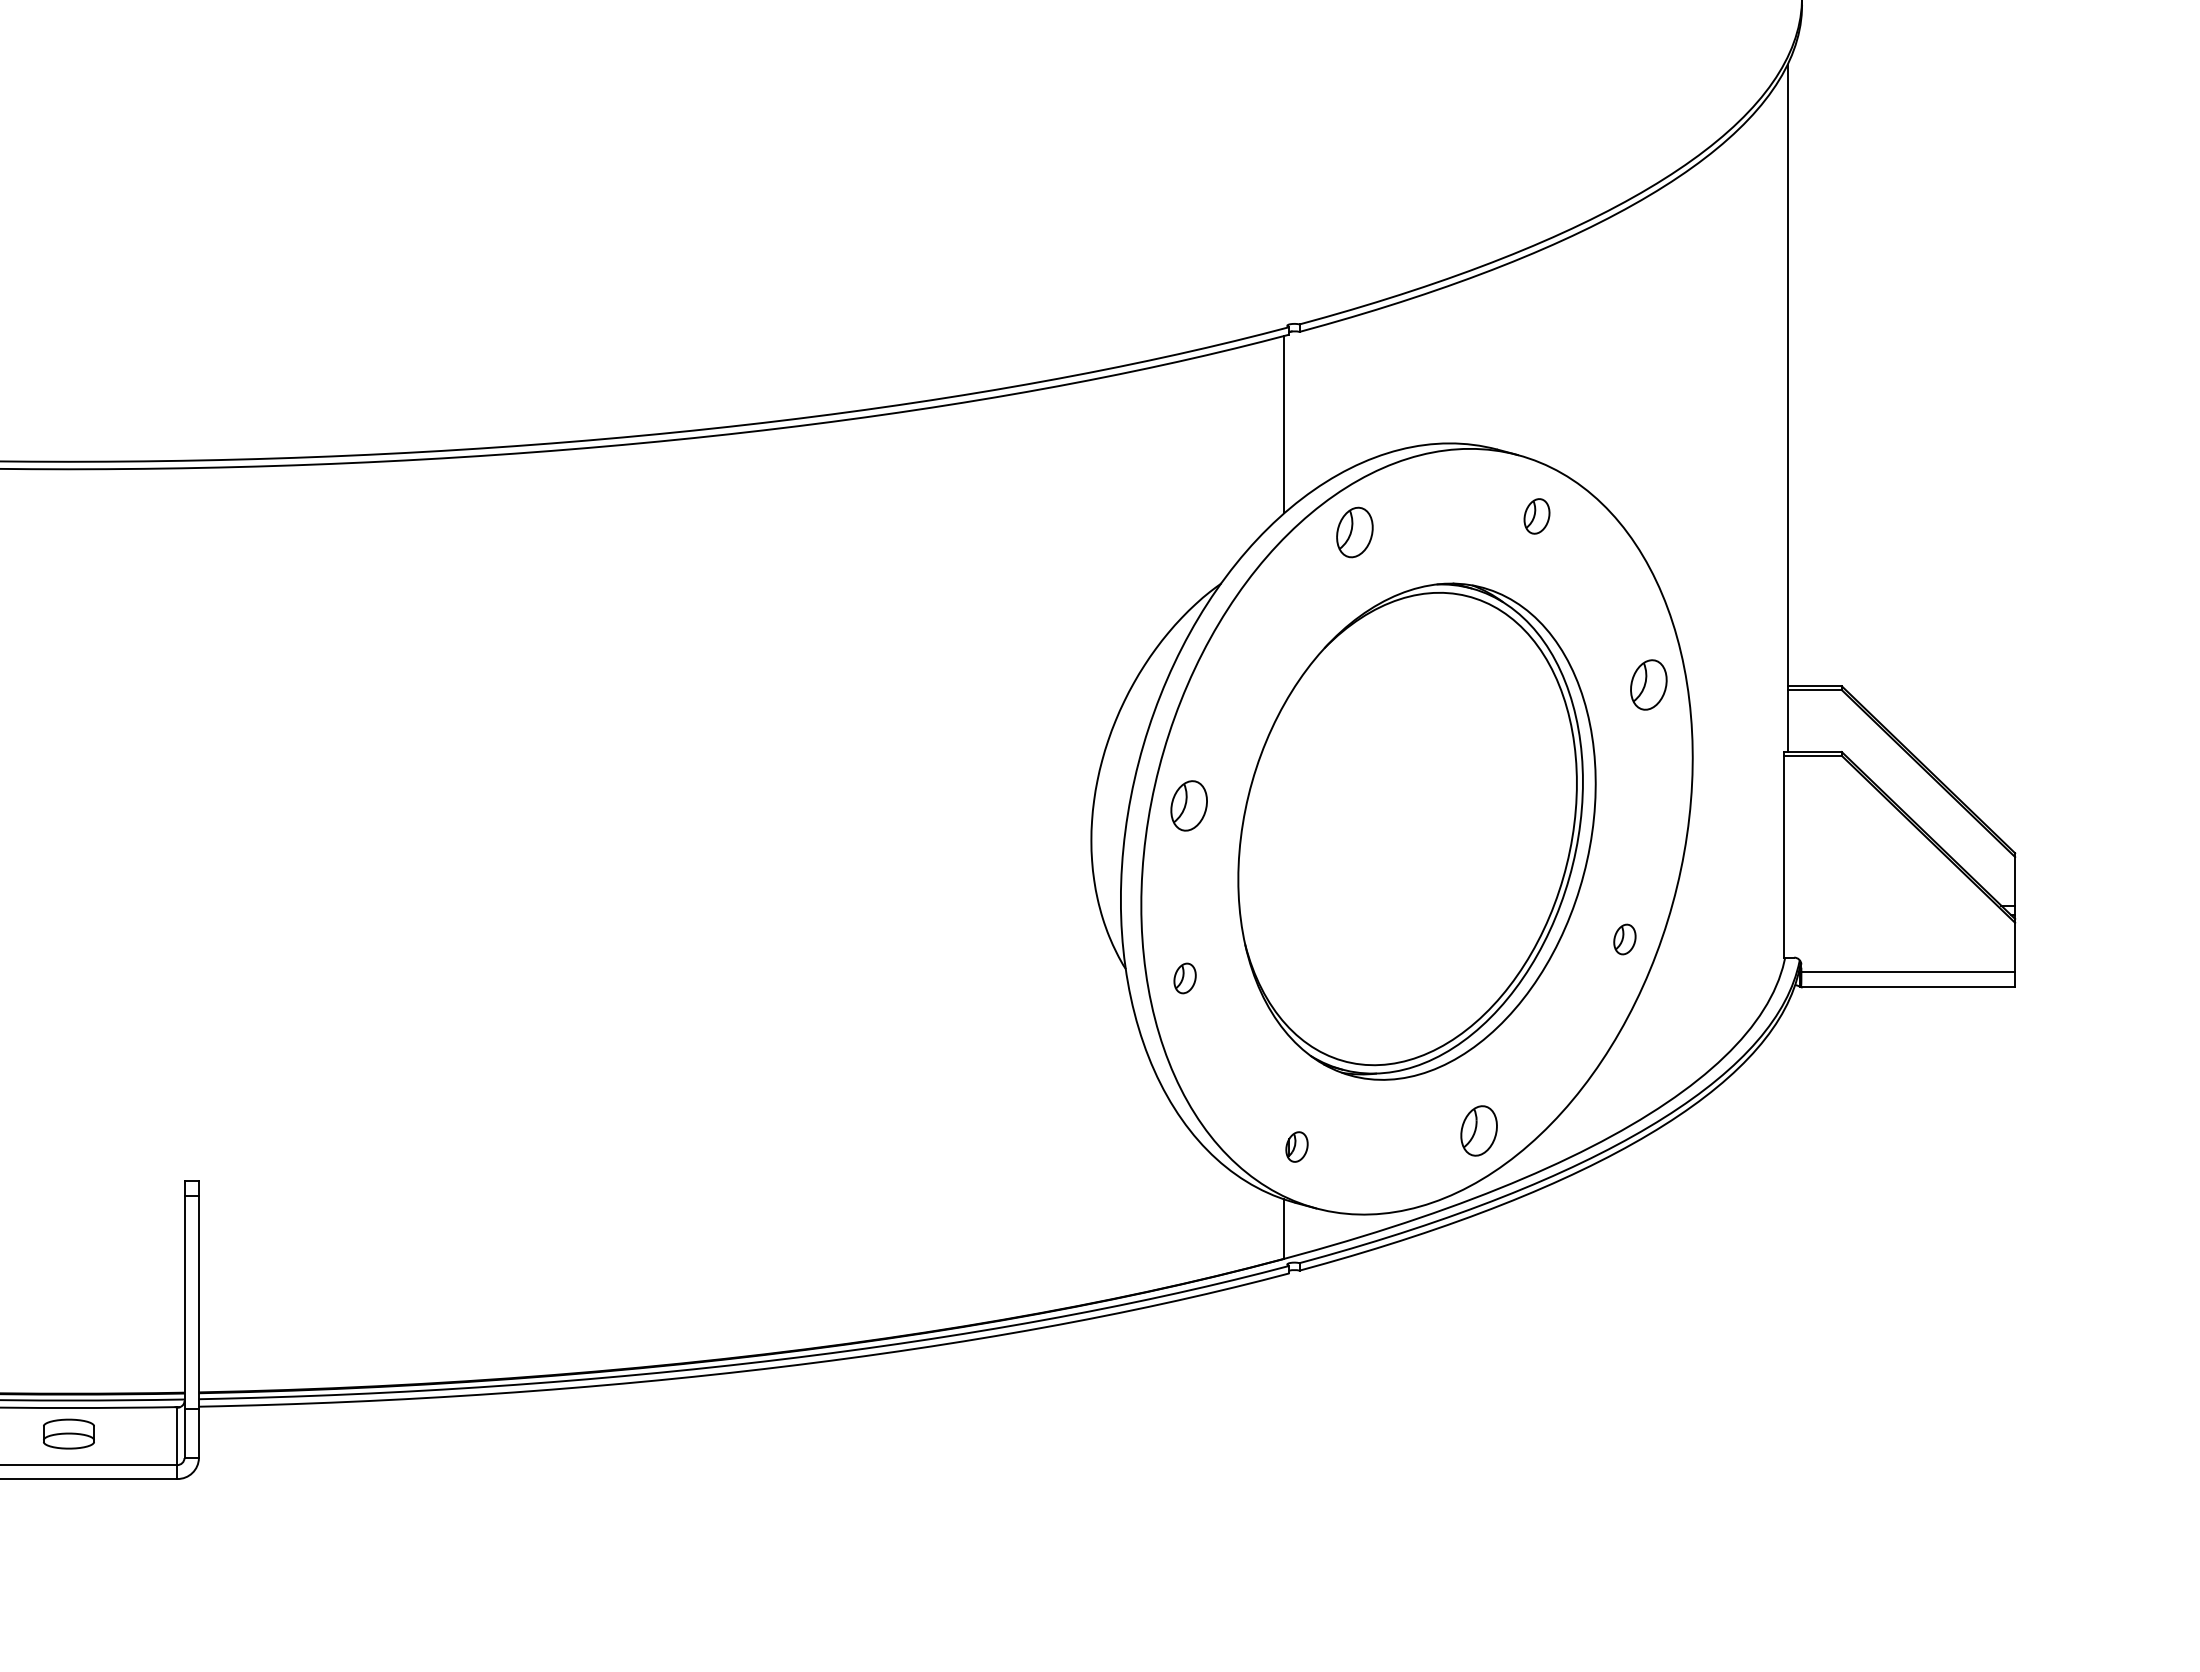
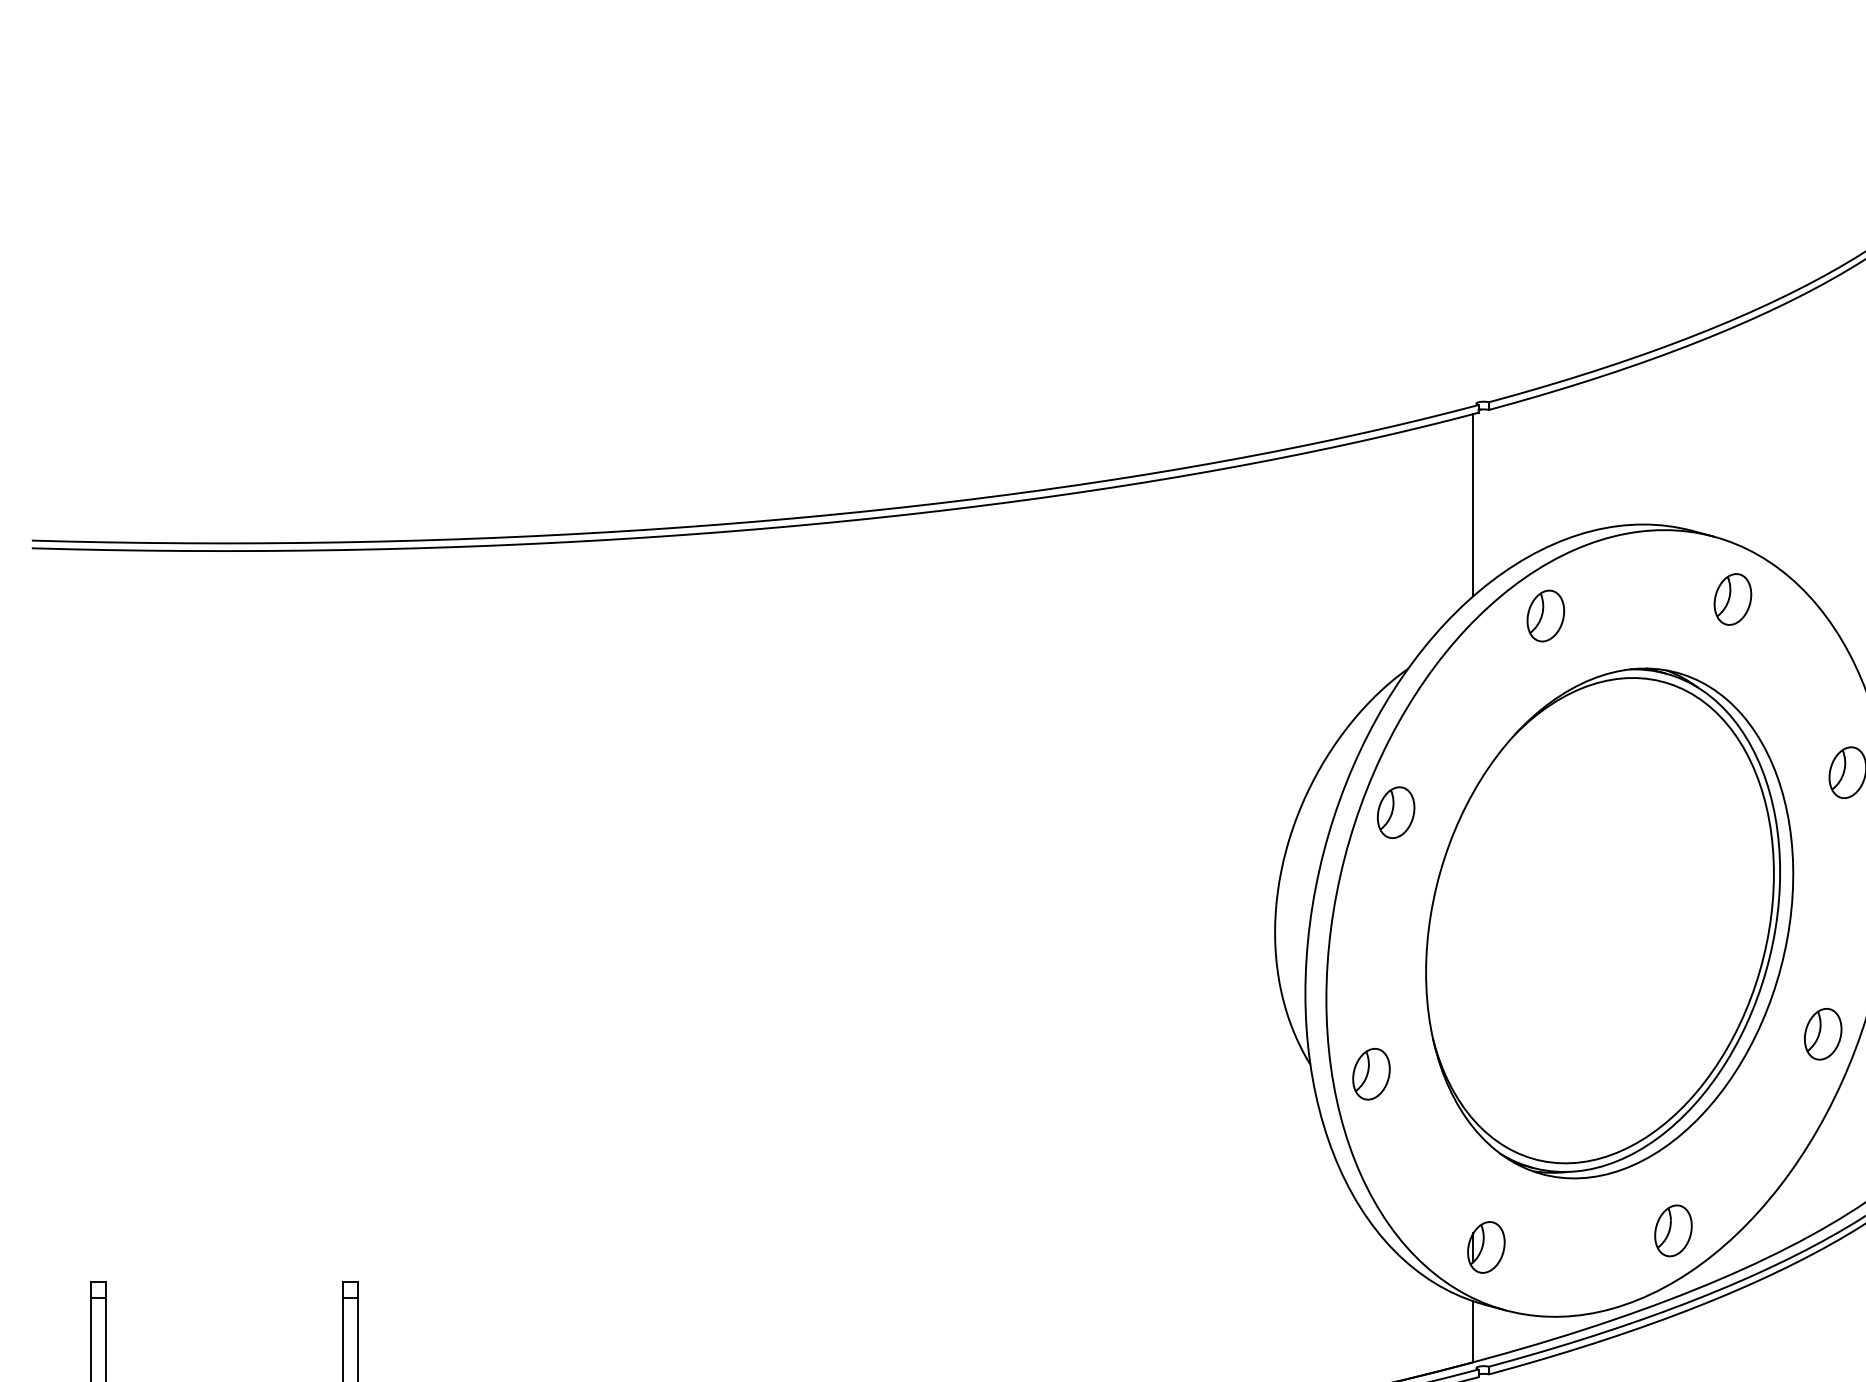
part: (1536, 516) -> (1732, 599), size x1.43
part: (1188, 805) -> (1395, 812), moved
part: (1624, 939) -> (1822, 1034), size x1.67
part: (1184, 978) -> (1370, 1074), size x1.67
part: (1296, 1146) -> (1485, 1246), size x1.67

